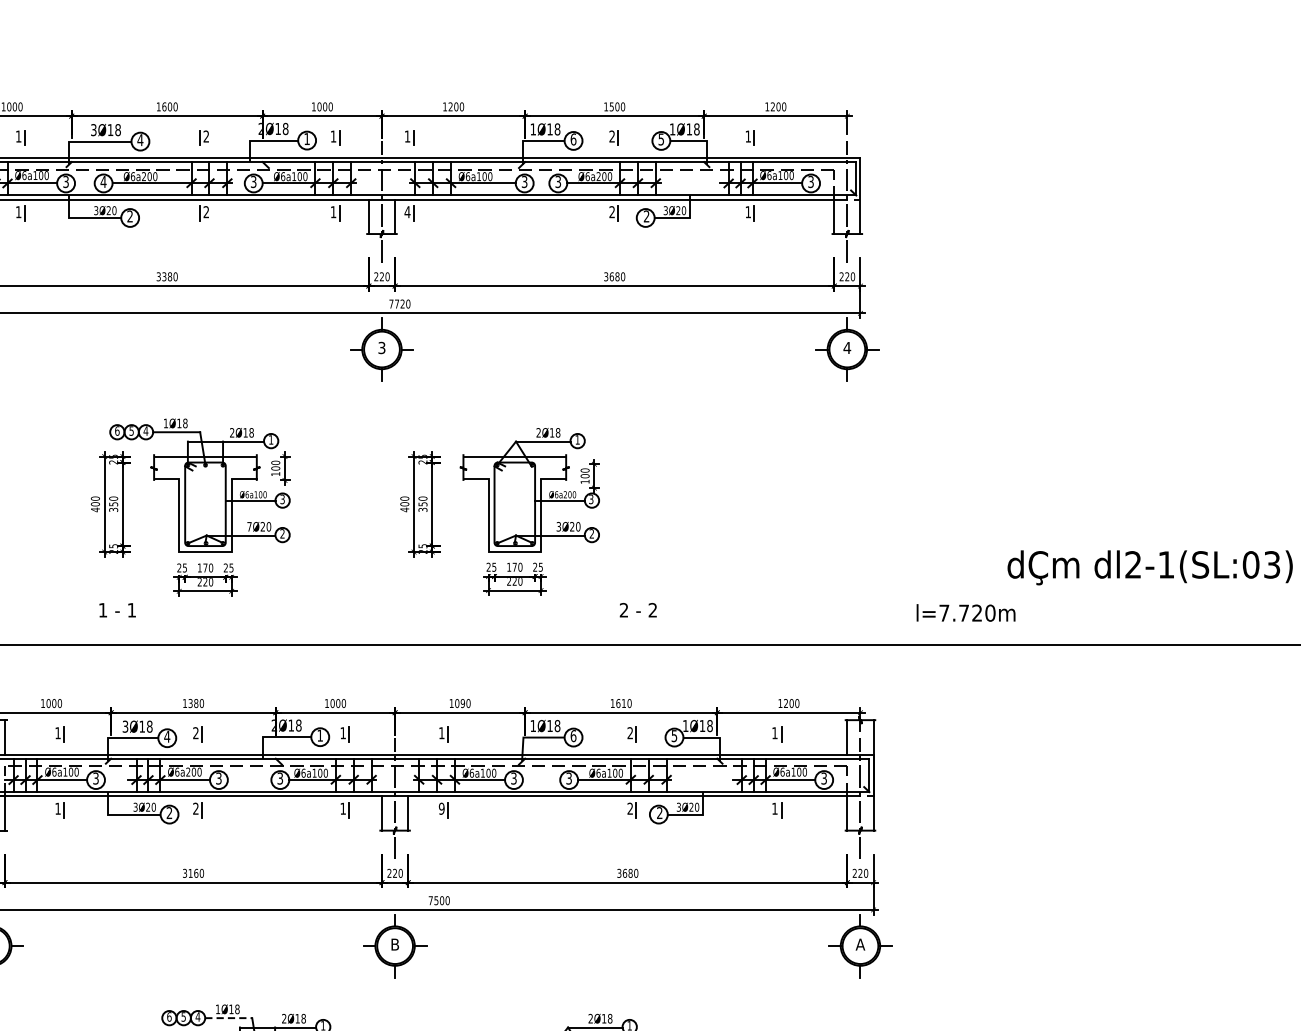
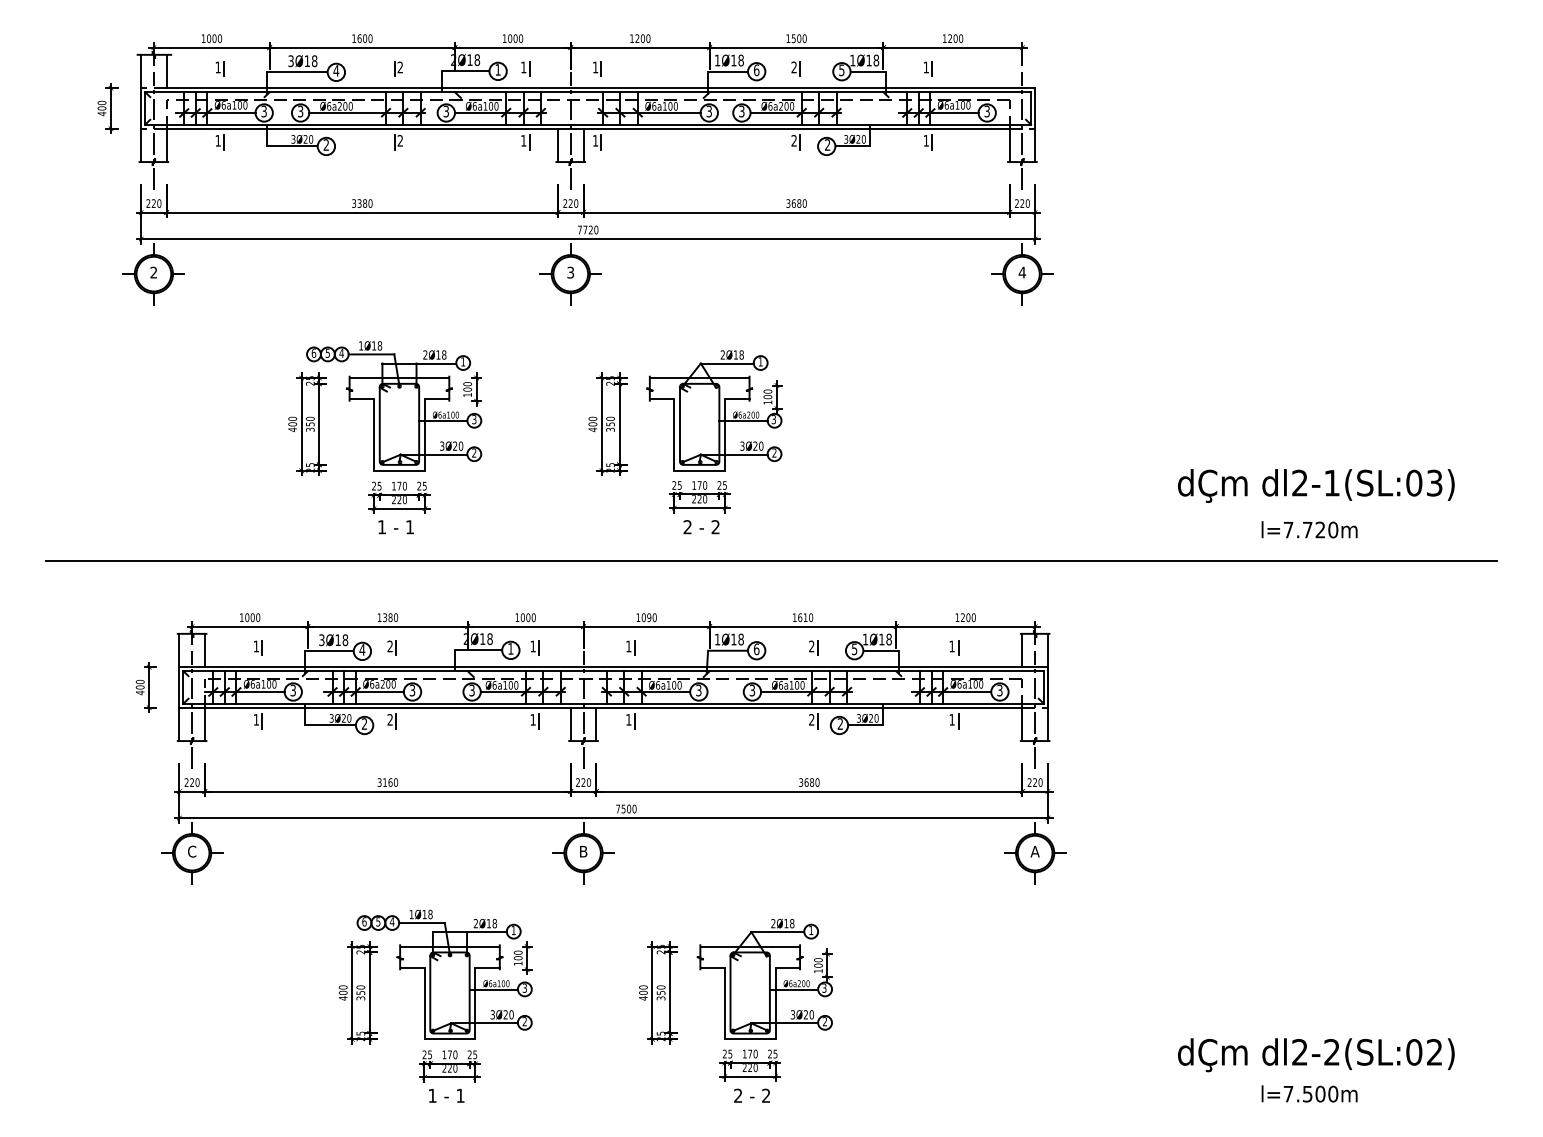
text: (103, 181) -> (300, 111), 4 -> 3
text: (407, 211) -> (595, 140), 4 -> 1
text: (249, 526) -> (442, 445), 7Ø20 -> 3Ø20
text: (116, 610) -> (395, 527), moved
text: (638, 610) -> (701, 527), moved
text: (965, 612) -> (1309, 529), moved
text: (441, 808) -> (628, 719), 9 -> 1
line: (229, 1018) -> (422, 923), dashed -> solid

